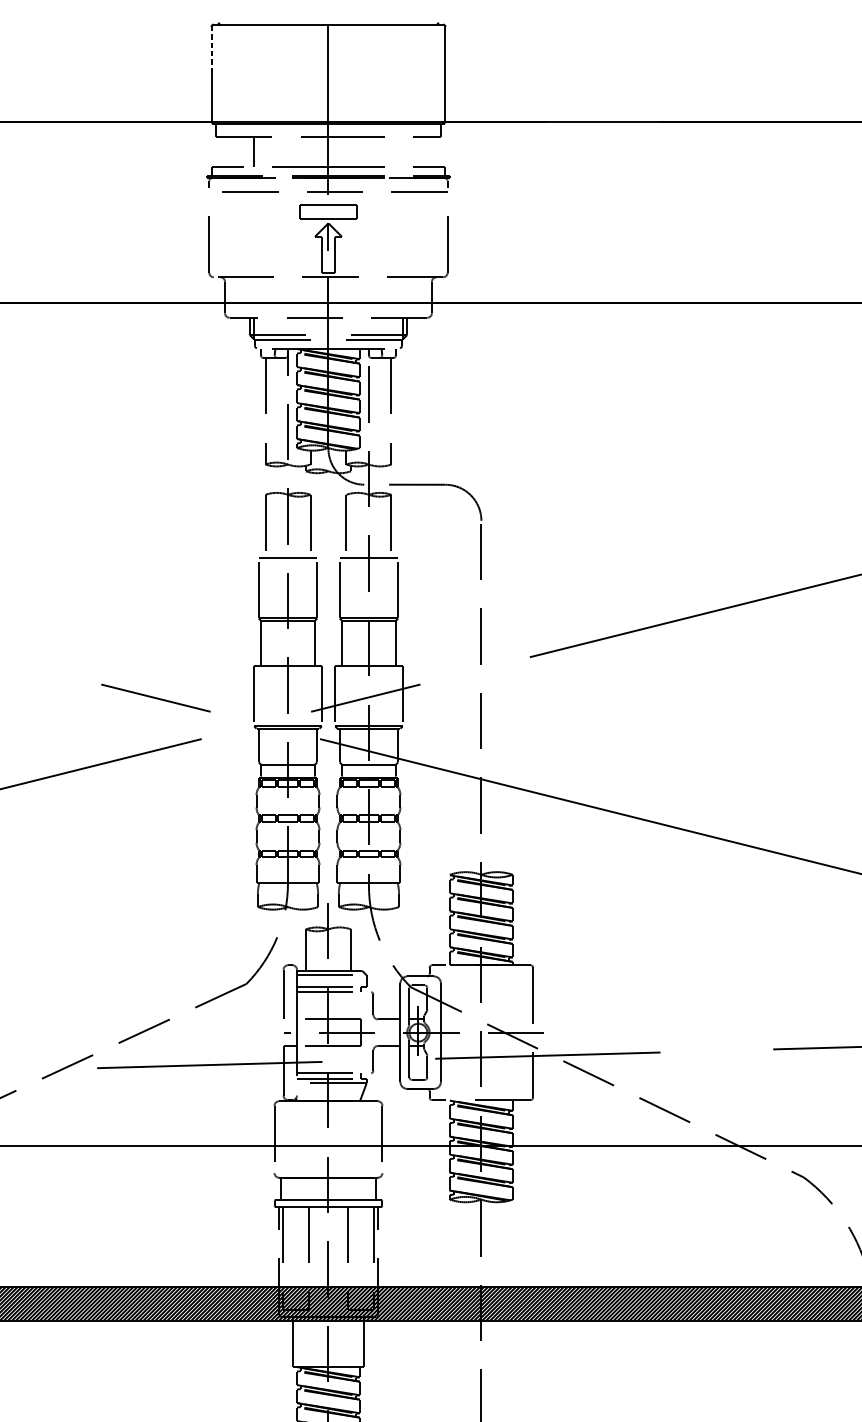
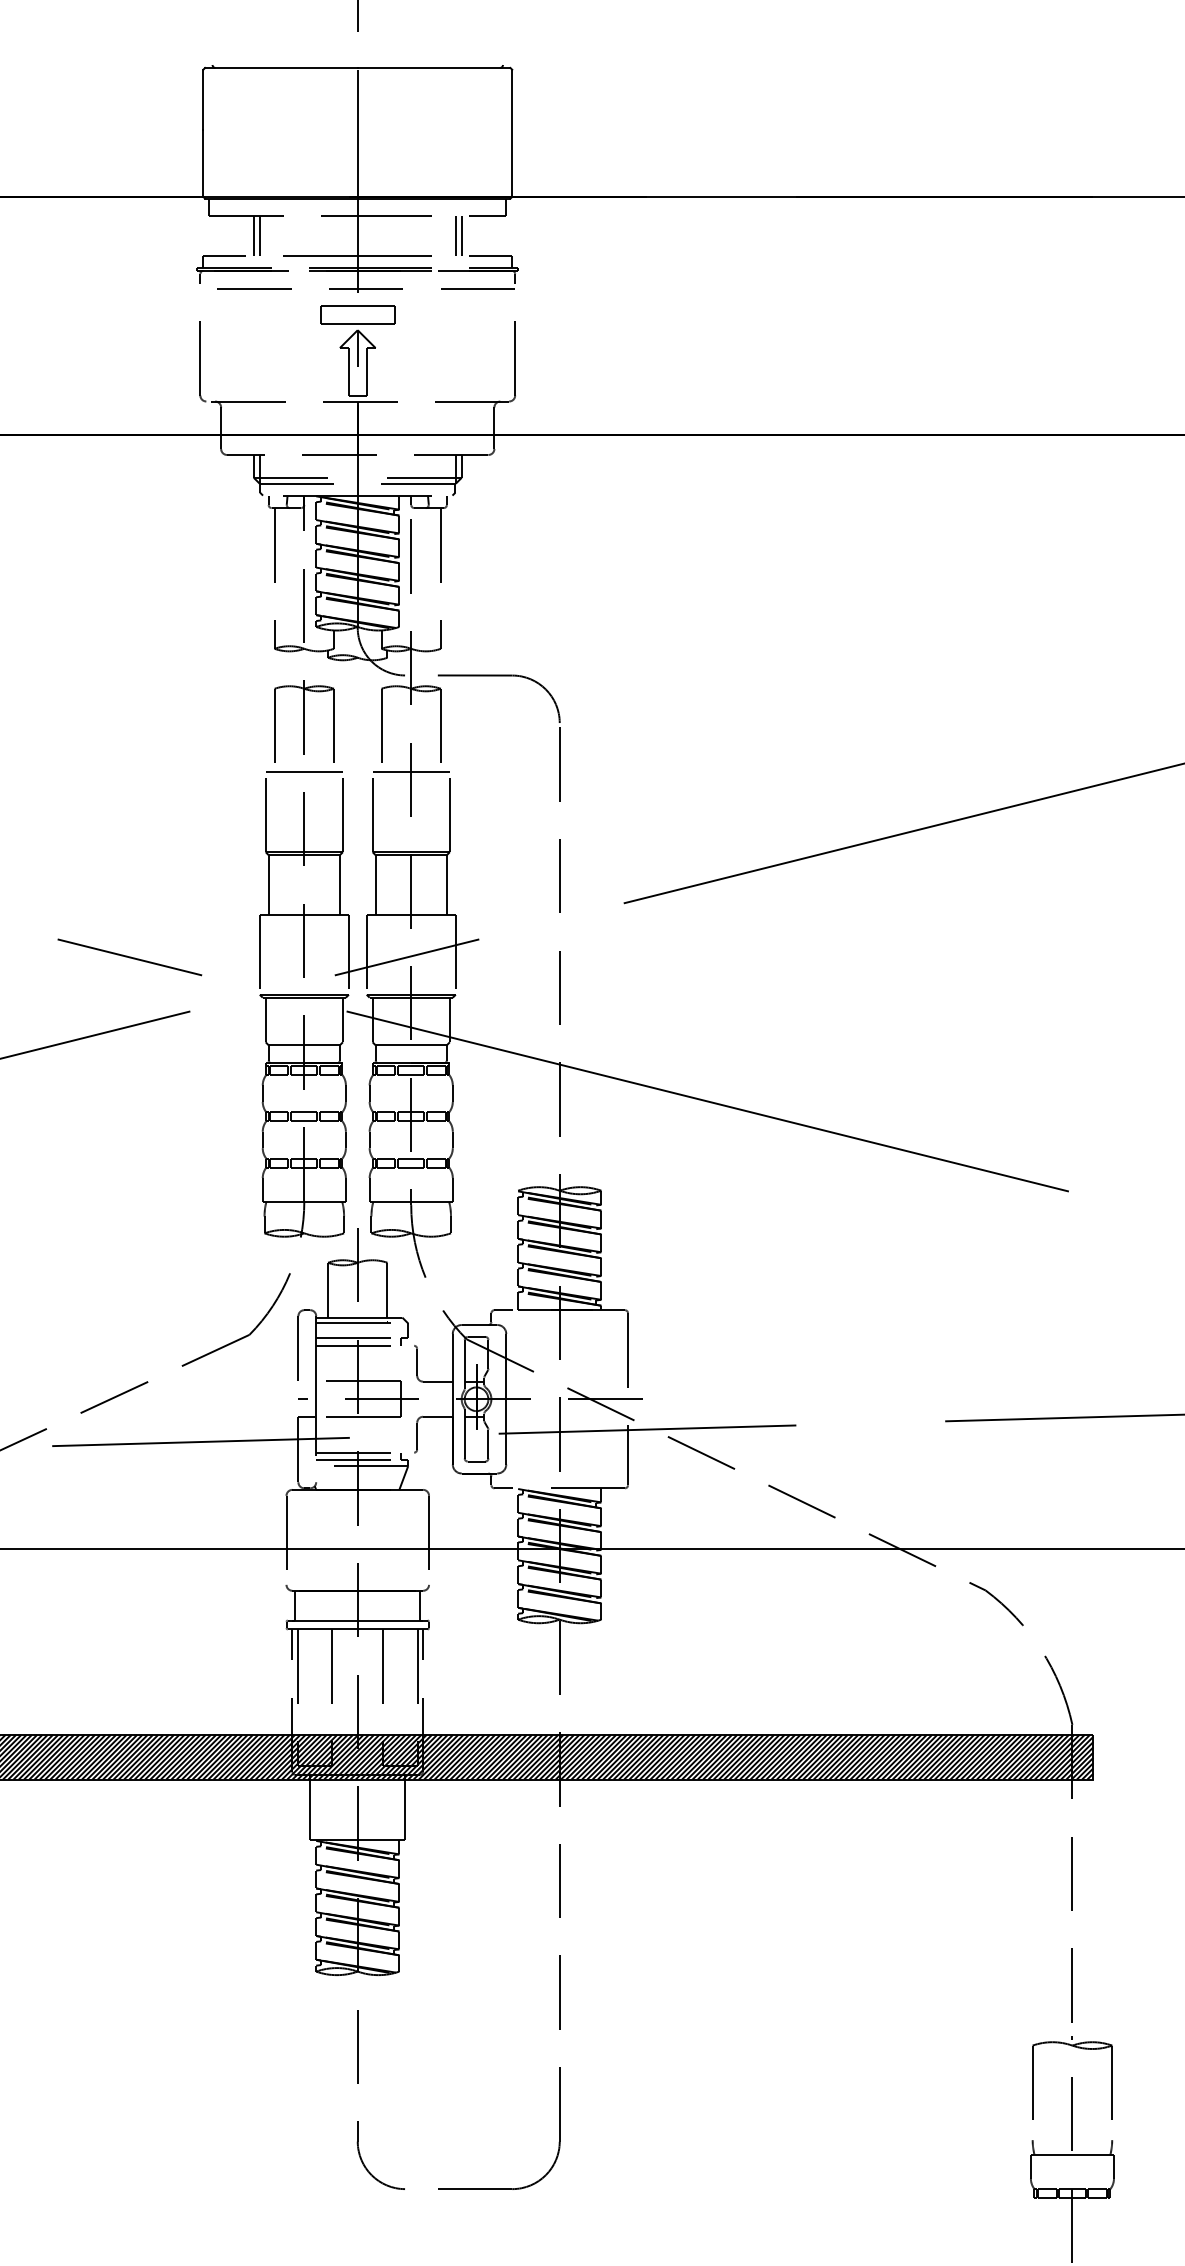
line: (211, 49) -> (203, 100), dashed -> solid
line: (249, 152) -> (253, 236), added
line: (402, 152) -> (455, 236), added
line: (407, 152) -> (461, 236), added

